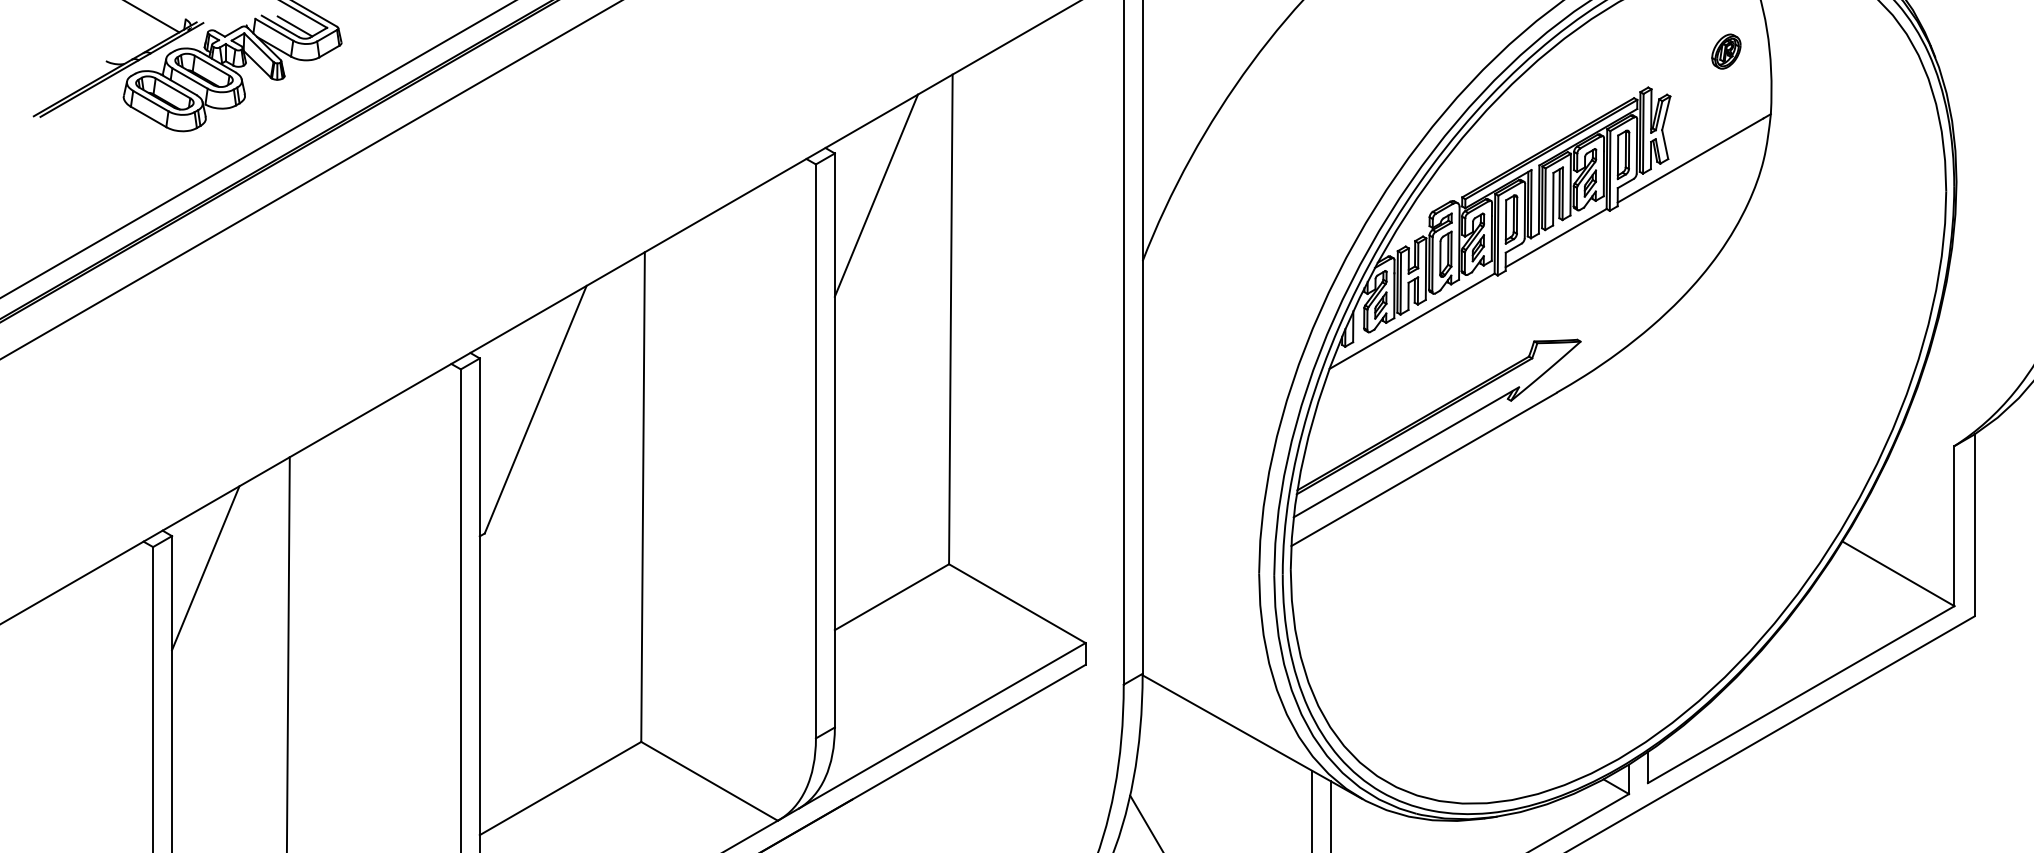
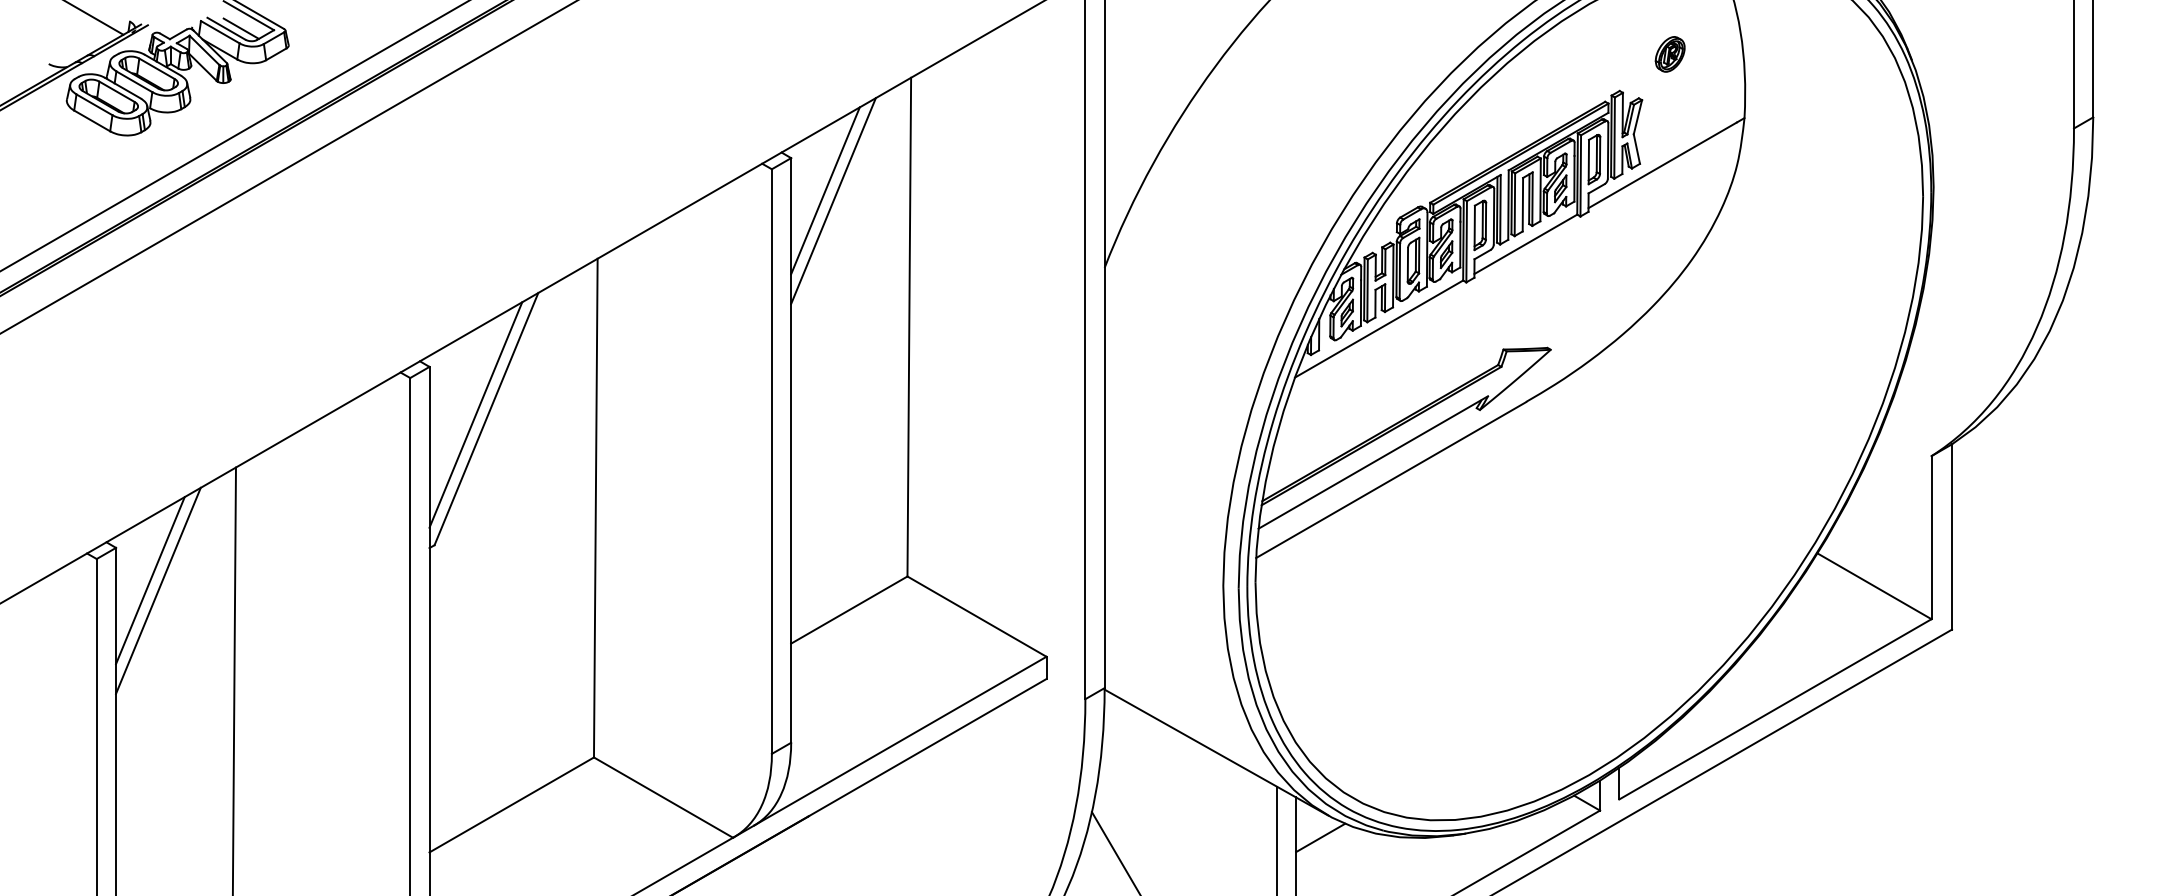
part: (1725, 51) -> (1669, 54), moved
line: (868, 185) -> (825, 190), added
line: (524, 405) -> (475, 414), added
line: (213, 577) -> (158, 590), added
line: (1354, 820) -> (1320, 837), added

